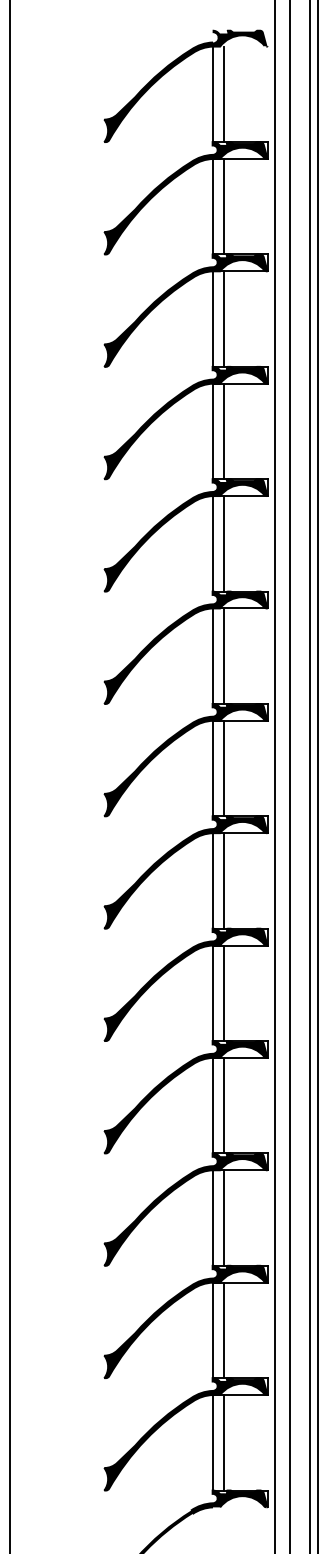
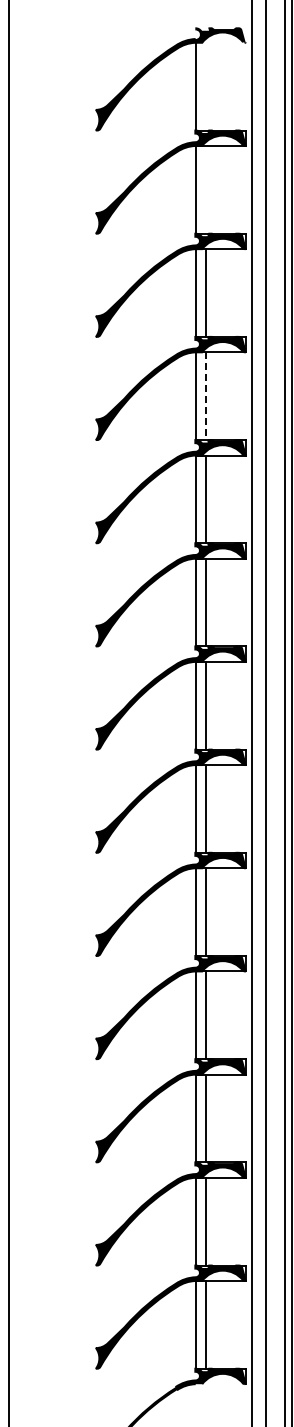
line: (223, 94) -> (205, 86), removed
line: (223, 206) -> (205, 189), removed
line: (223, 431) -> (205, 396), solid -> dashed

